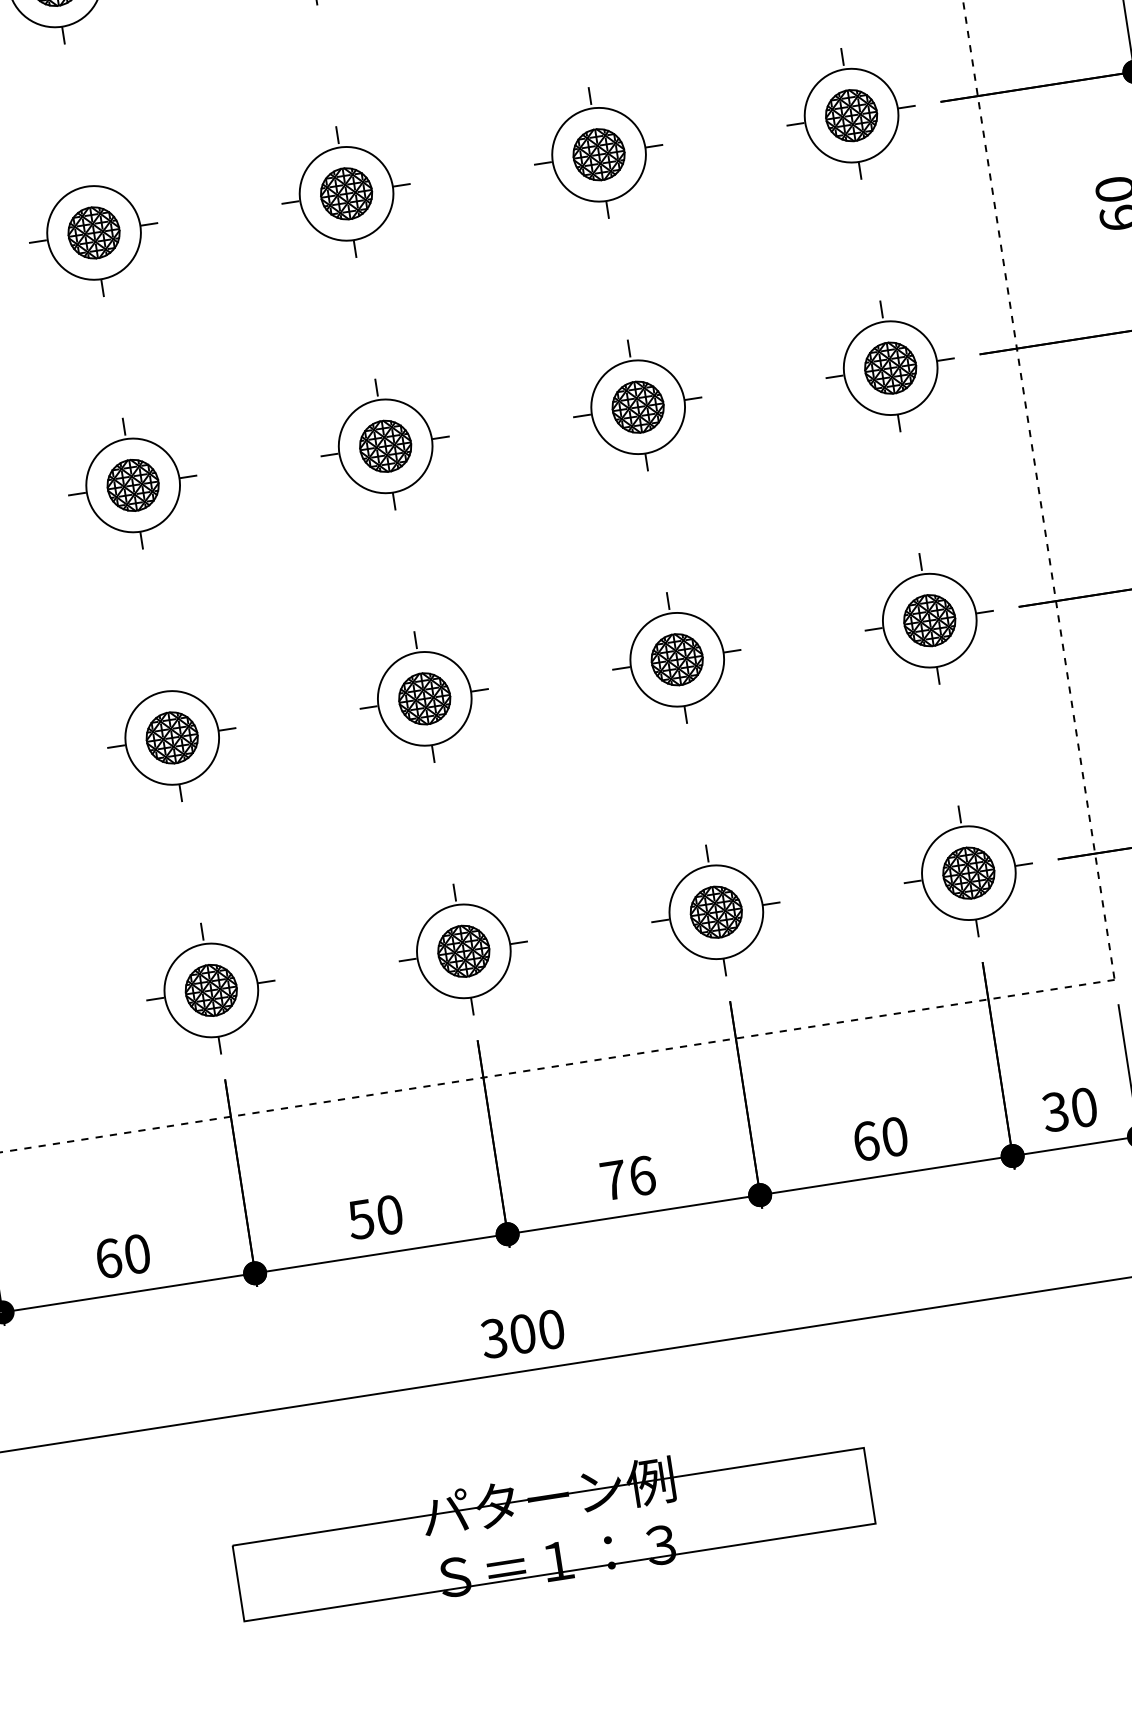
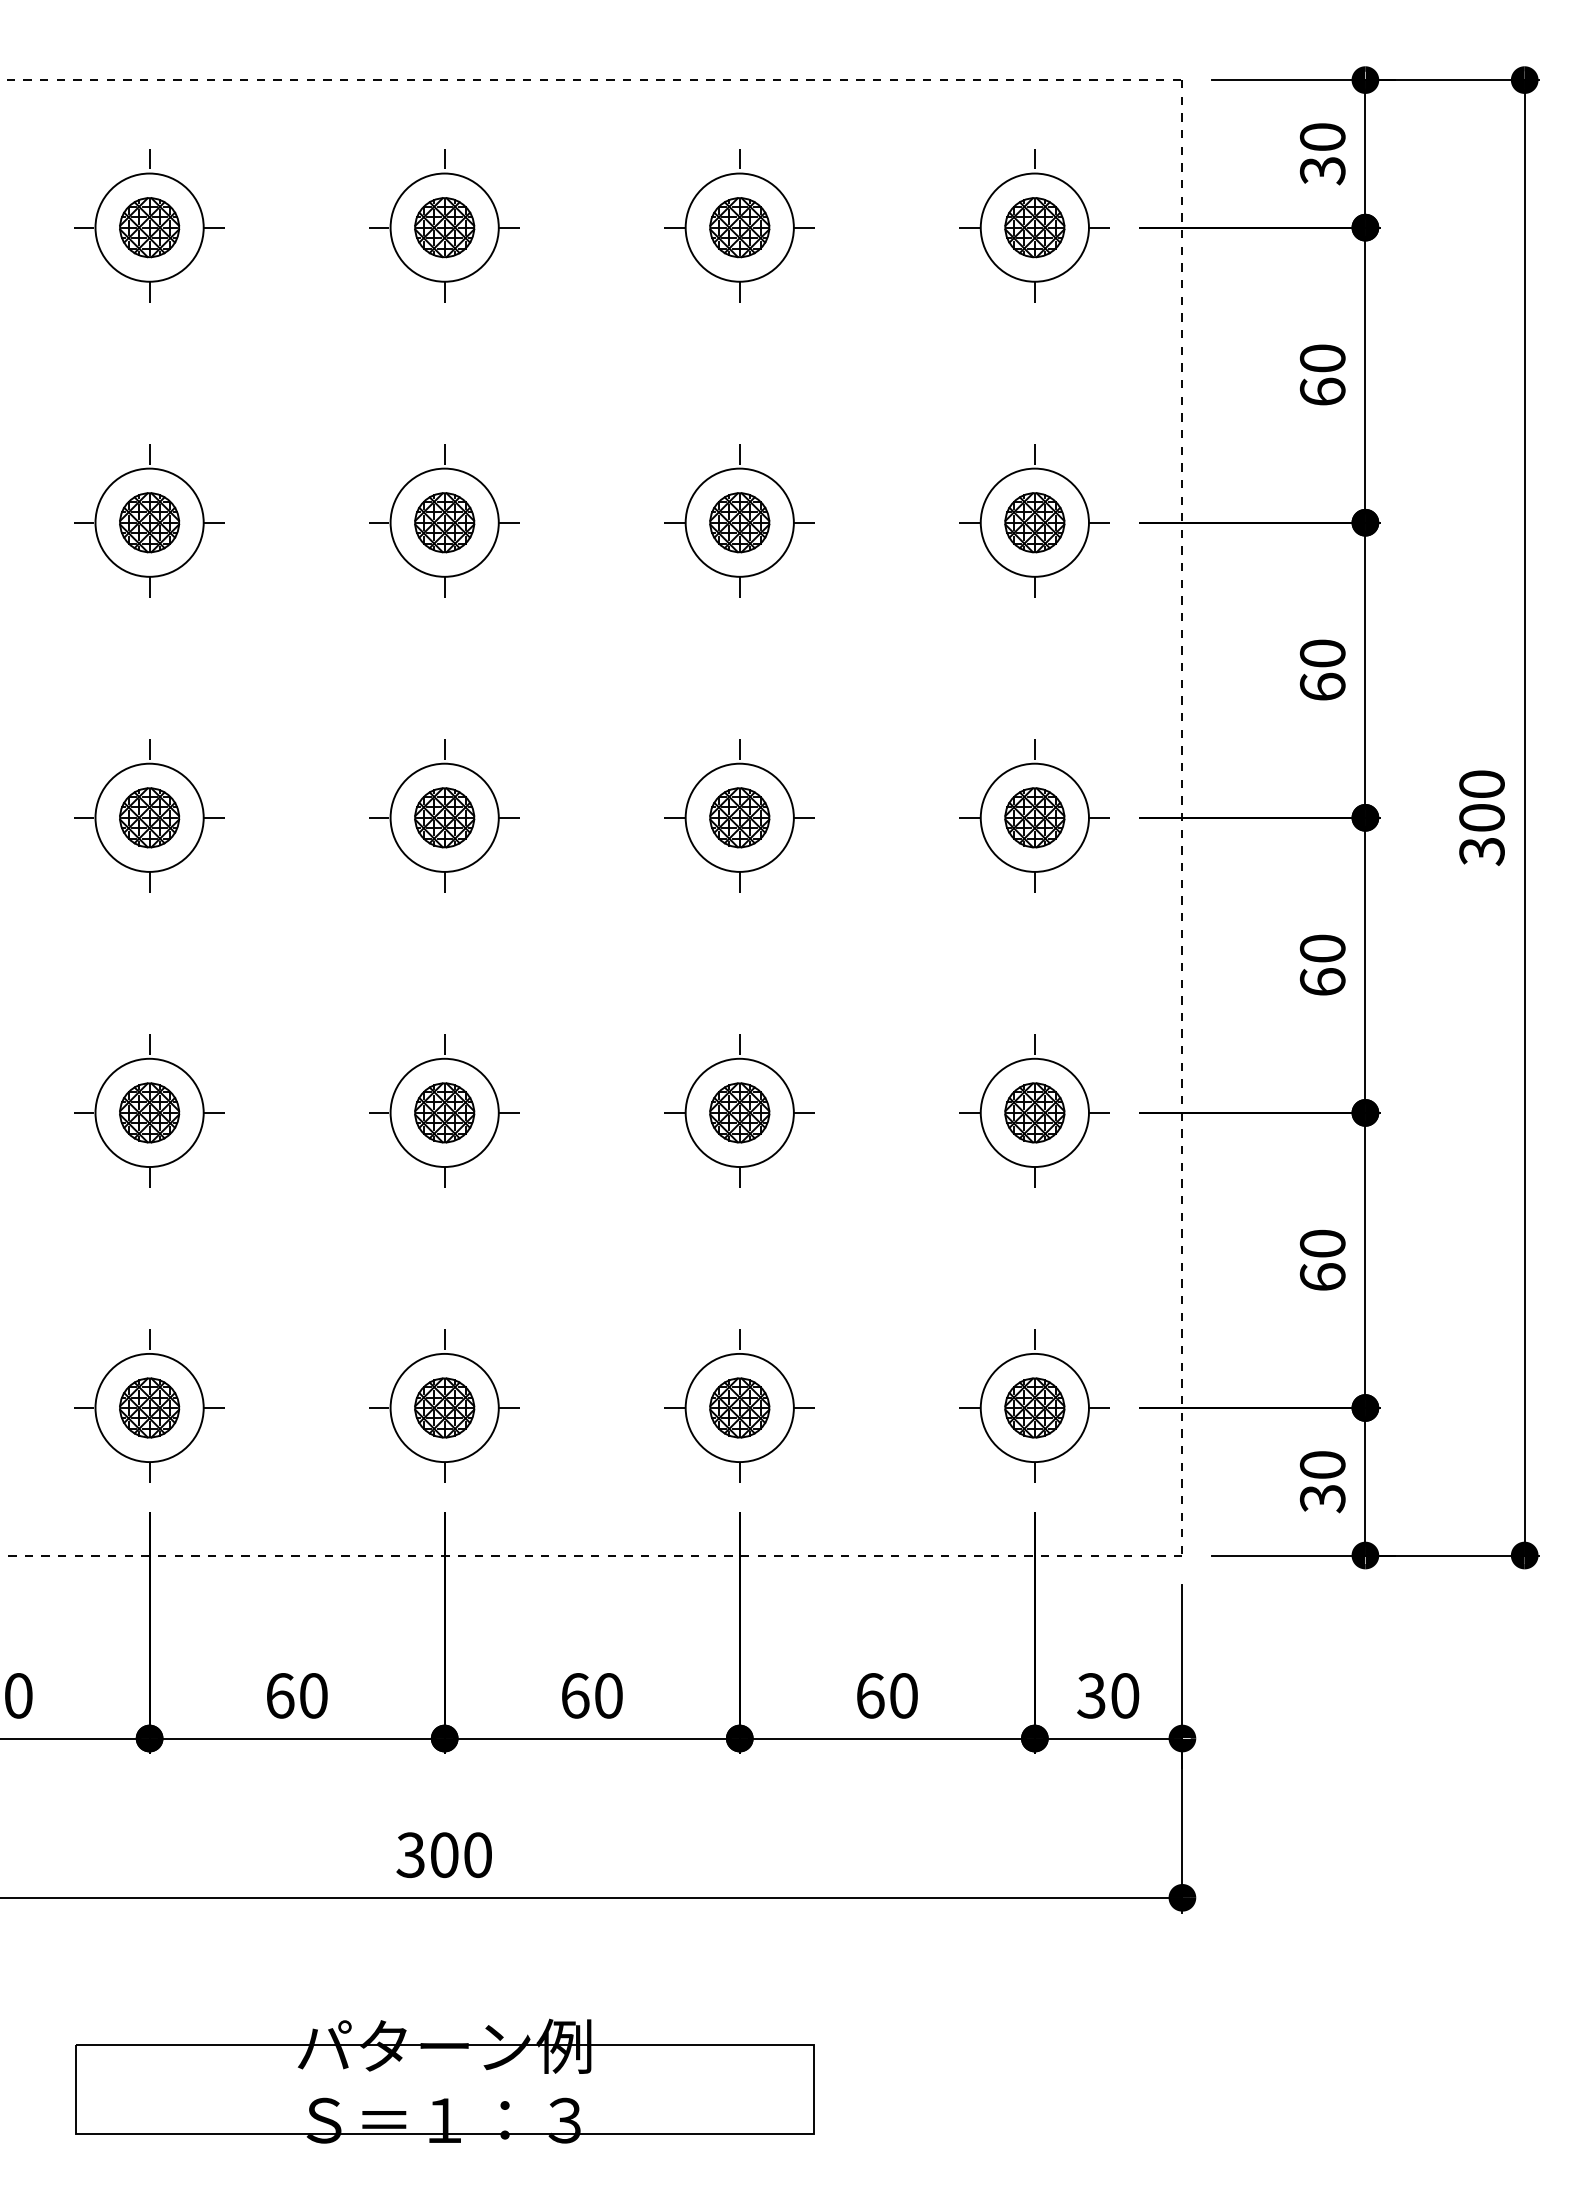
line: (85, 175) -> (149, 455), added
line: (163, 680) -> (149, 1045), added
text: (628, 1177) -> (592, 1695), 76 -> 60
text: (360, 1219) -> (279, 1695), 50 -> 60

